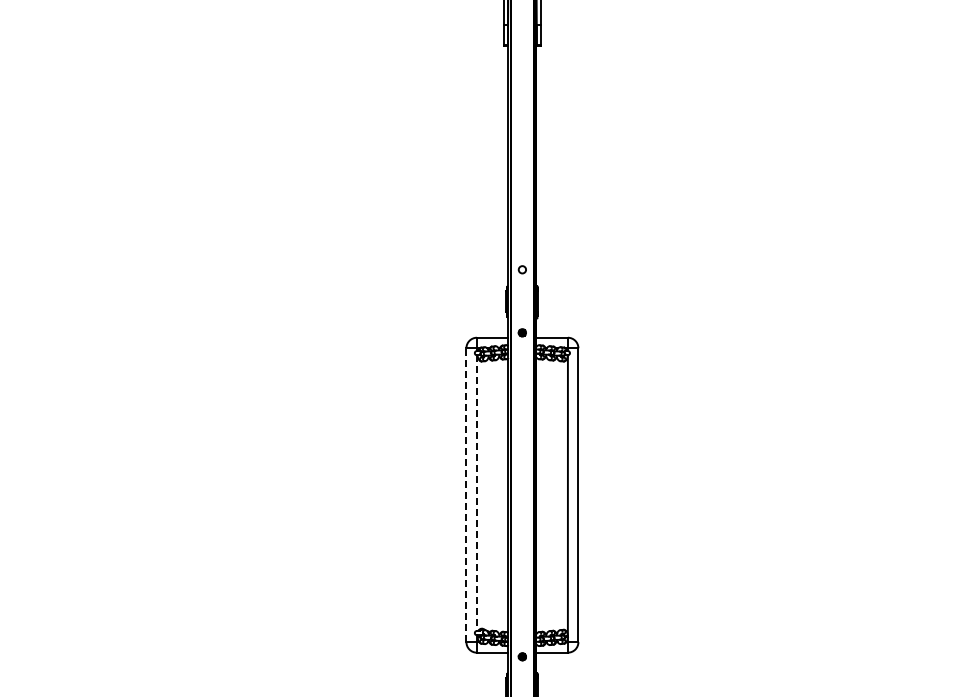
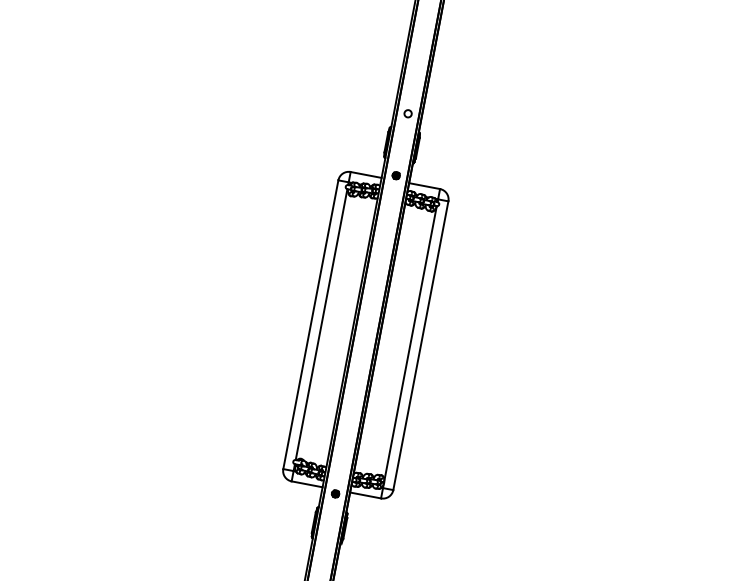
line: (476, 493) -> (321, 324), dashed -> solid
line: (466, 495) -> (310, 325), dashed -> solid

